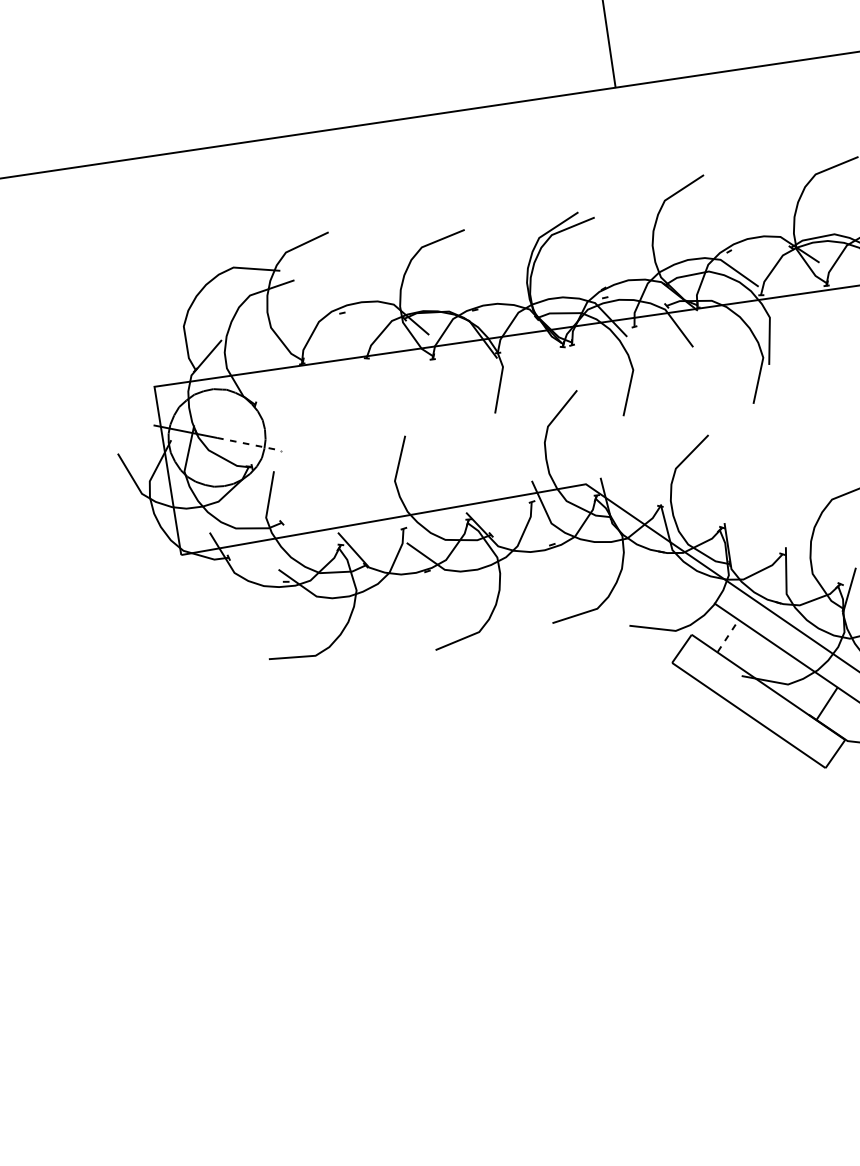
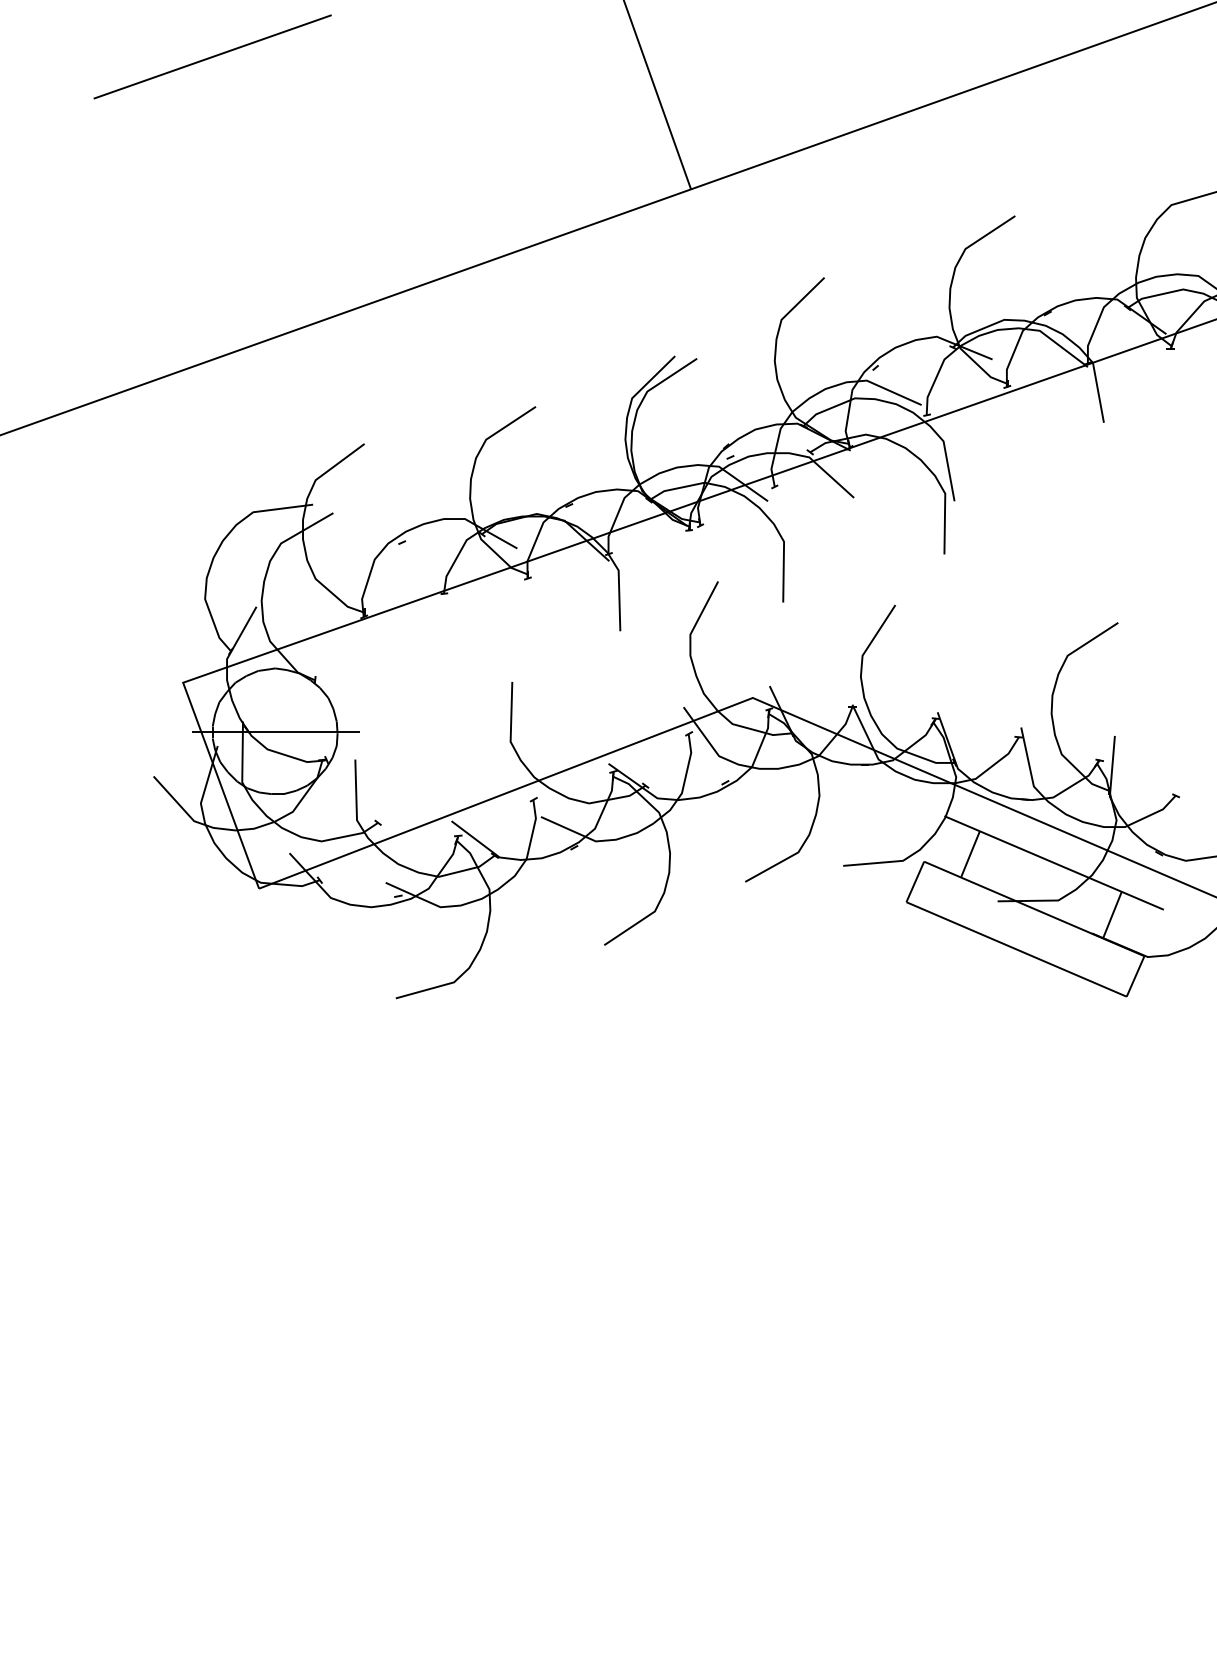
line: (250, 444) -> (318, 731), dashed -> solid
line: (728, 636) -> (970, 854), dashed -> solid

